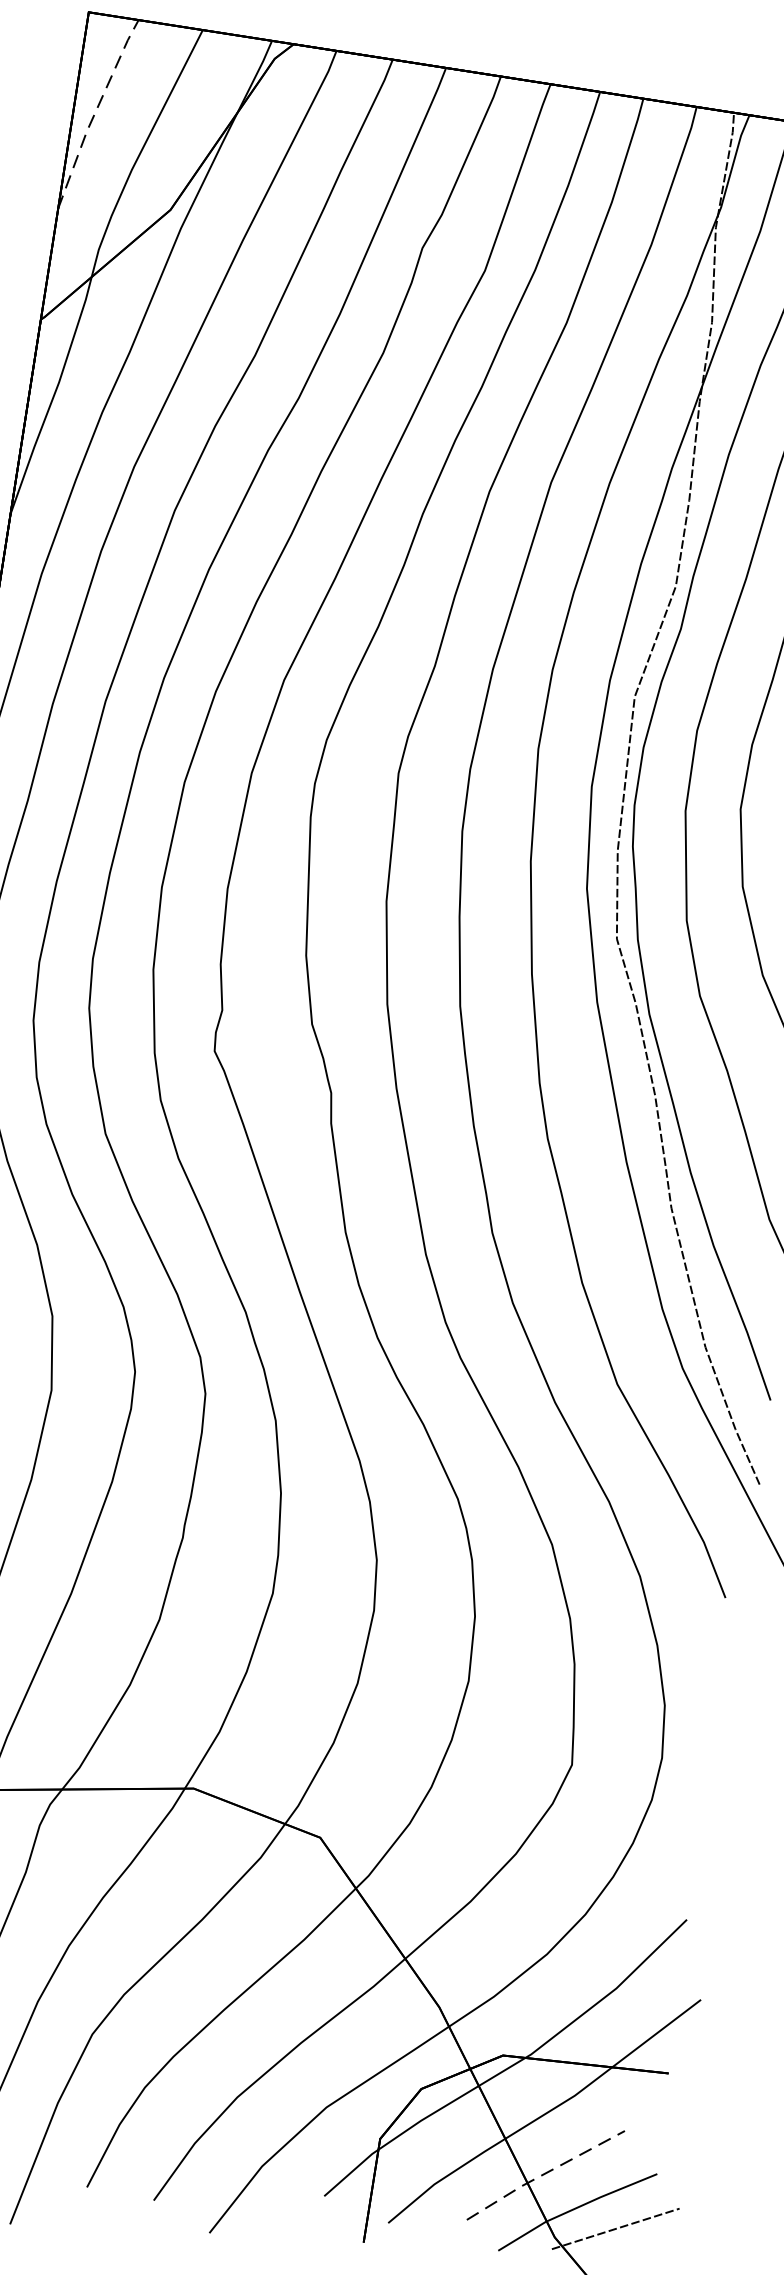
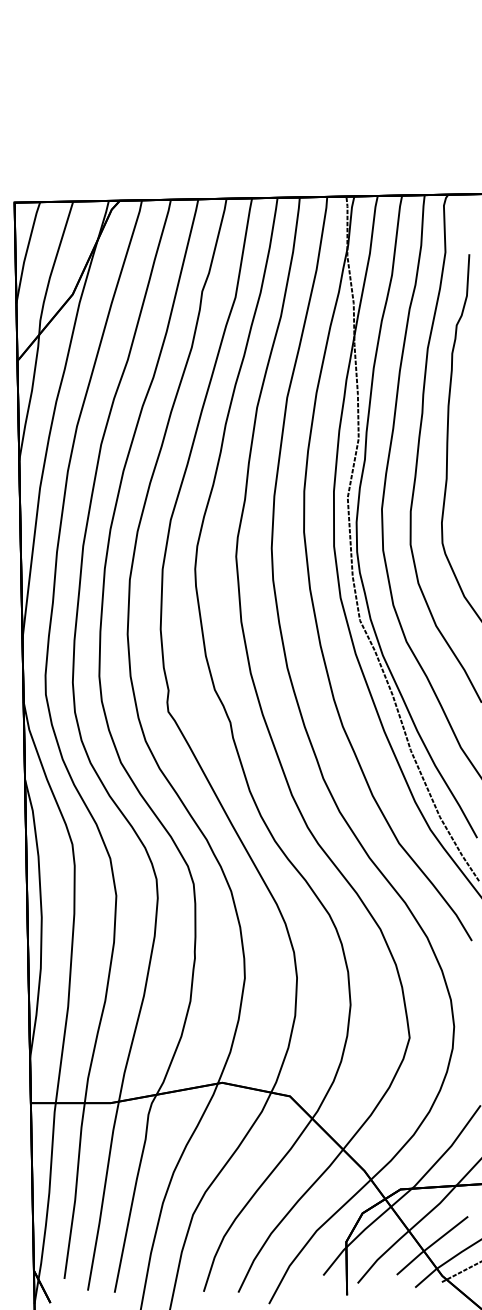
line: (95, 111) -> (26, 251), dashed -> solid
line: (544, 2174) -> (431, 1245), dashed -> solid

